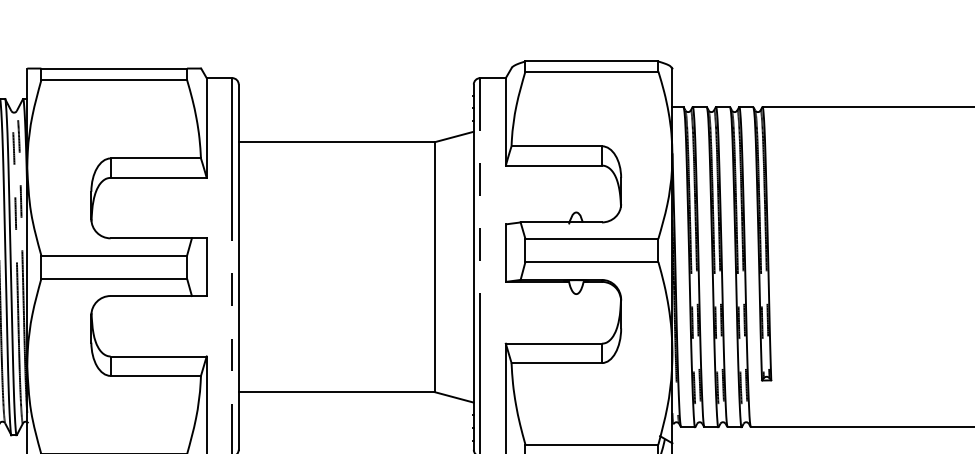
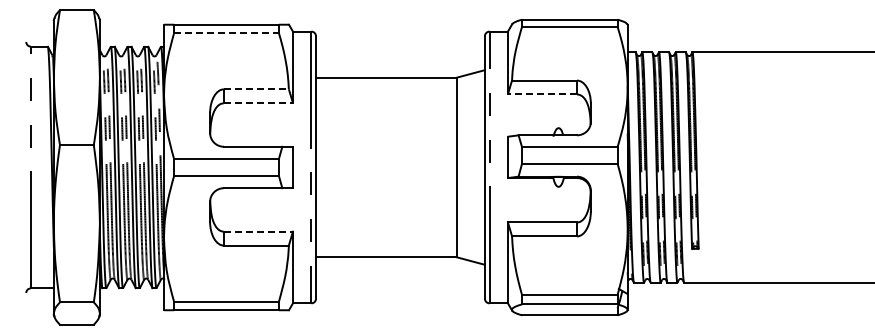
line: (115, 80) -> (227, 33), solid -> dashed
line: (155, 158) -> (256, 89), solid -> dashed
line: (553, 165) -> (542, 94), solid -> dashed
line: (158, 178) -> (258, 103), solid -> dashed
line: (158, 356) -> (258, 231), solid -> dashed

